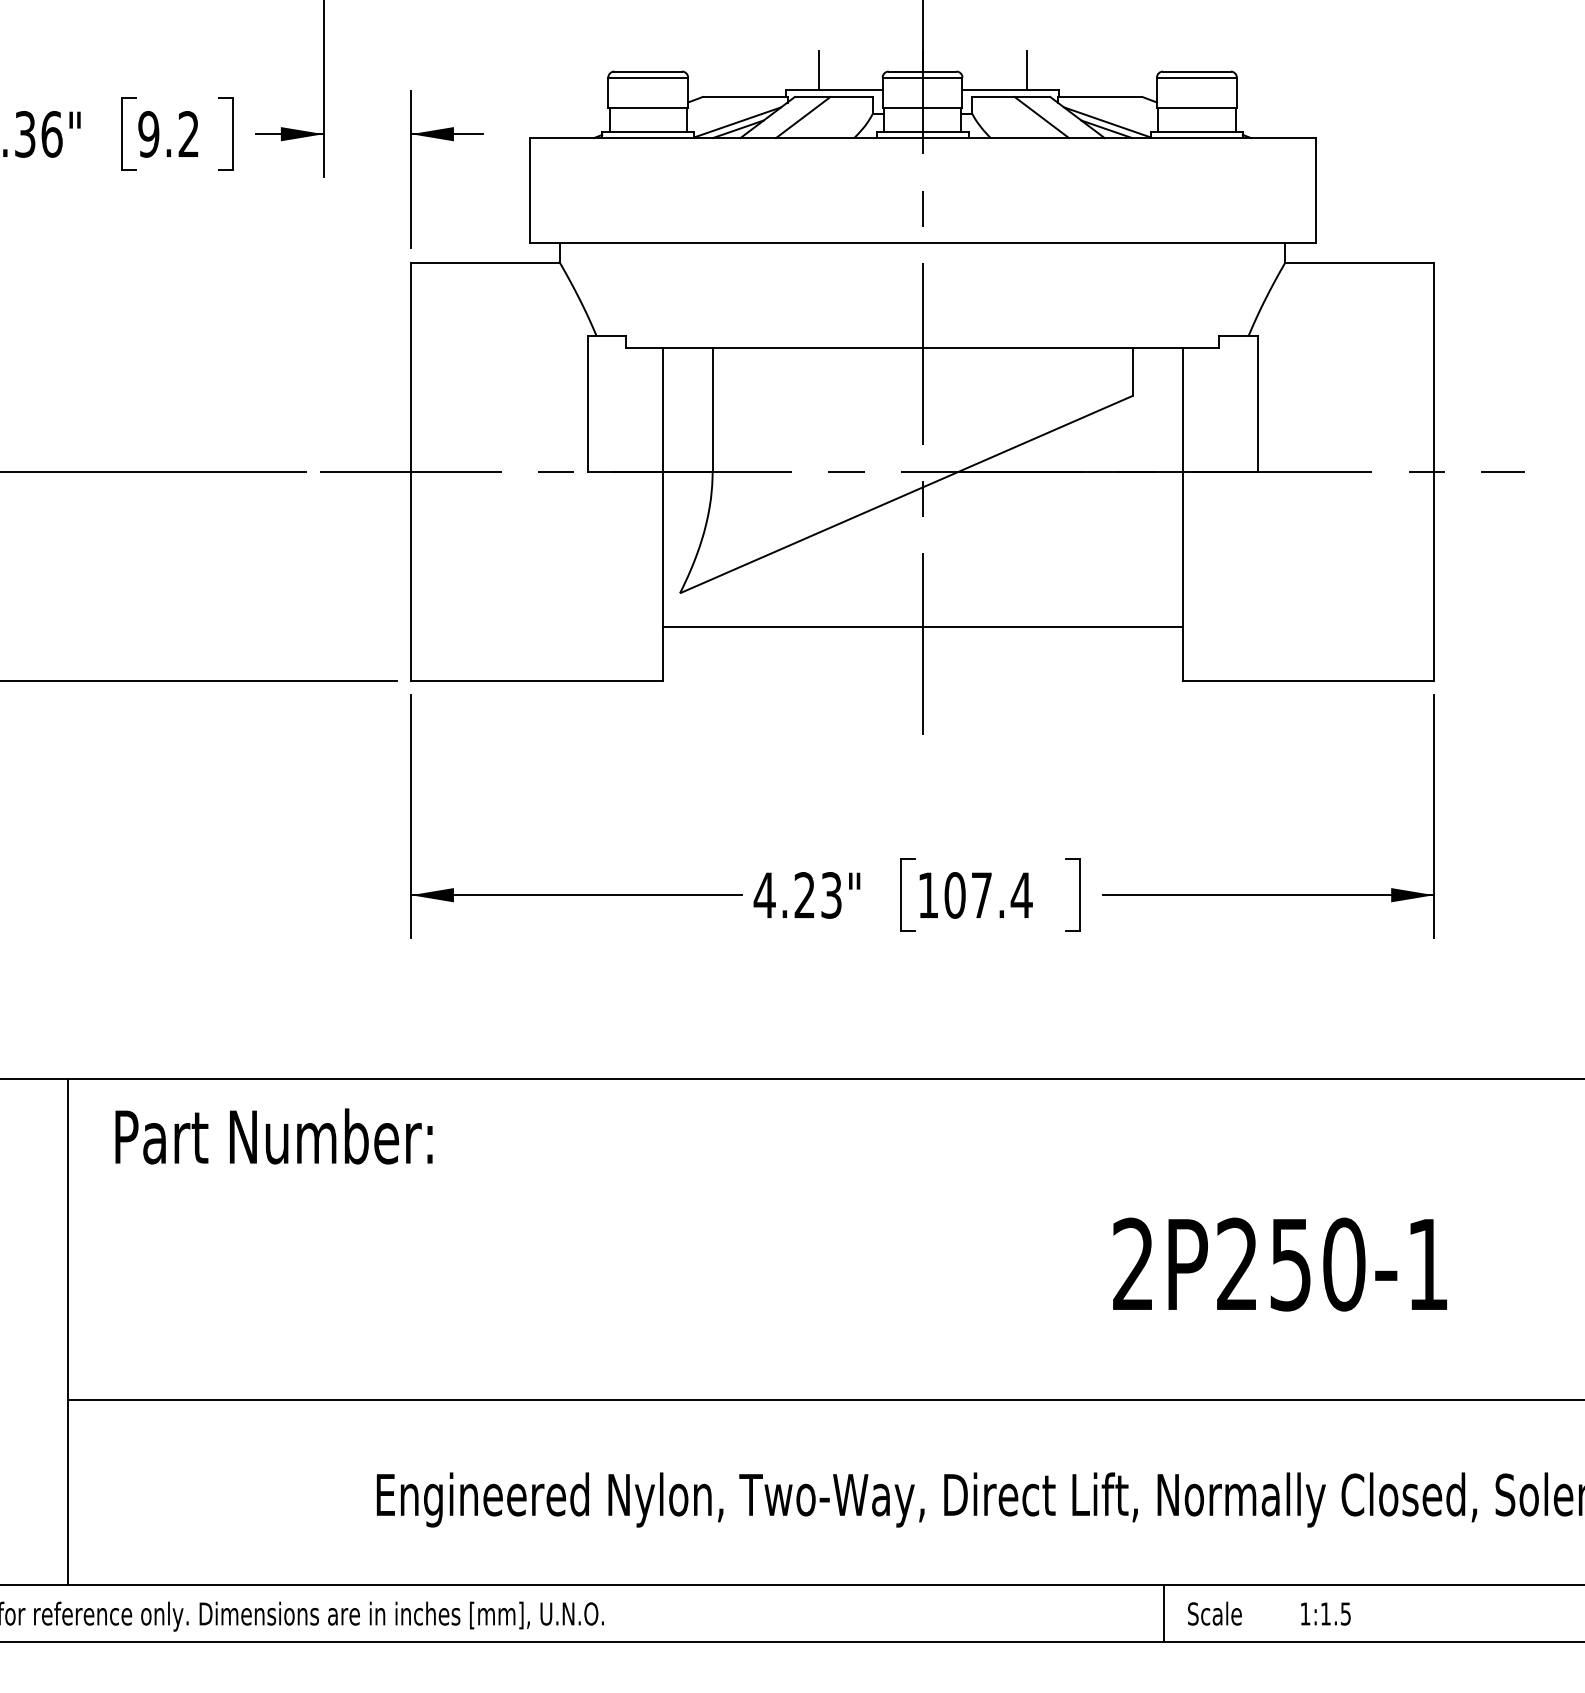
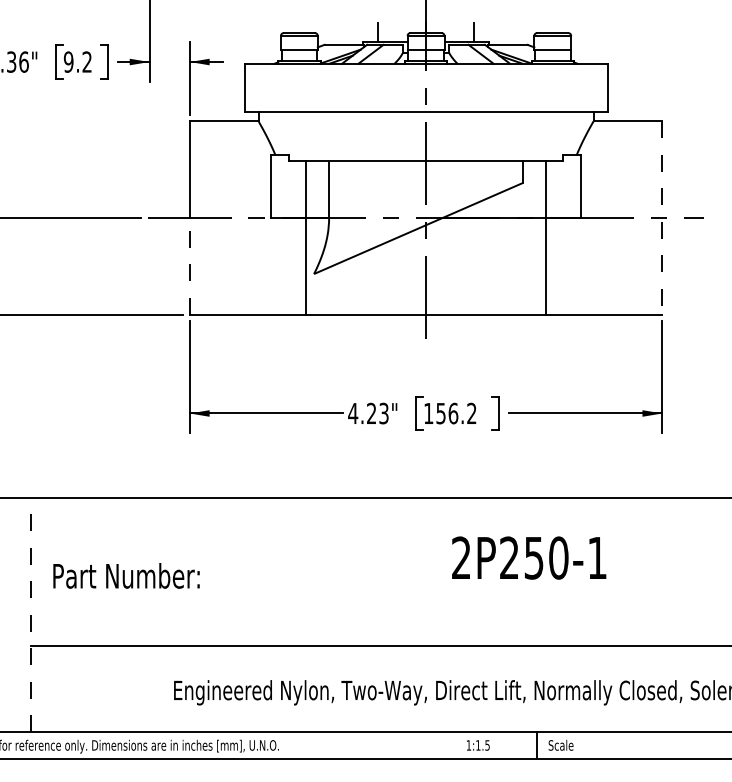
line: (1434, 470) -> (662, 217), solid -> dashed
line: (410, 574) -> (189, 265), solid -> dashed
line: (923, 626) -> (426, 314), moved
text: (988, 895) -> (456, 413), 107.4 -> 156.2
text: (273, 1135) -> (126, 575), moved
text: (1280, 1263) -> (529, 557), moved
line: (68, 1332) -> (31, 615), solid -> dashed
text: (1326, 1614) -> (478, 745), moved

